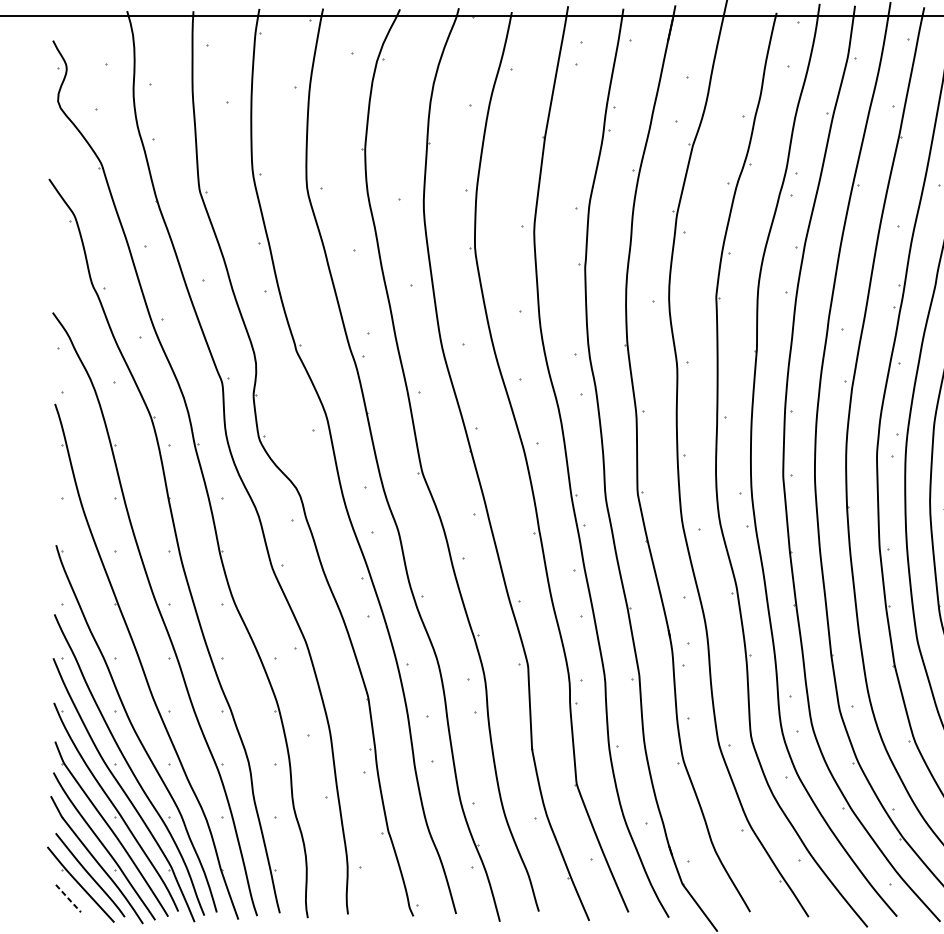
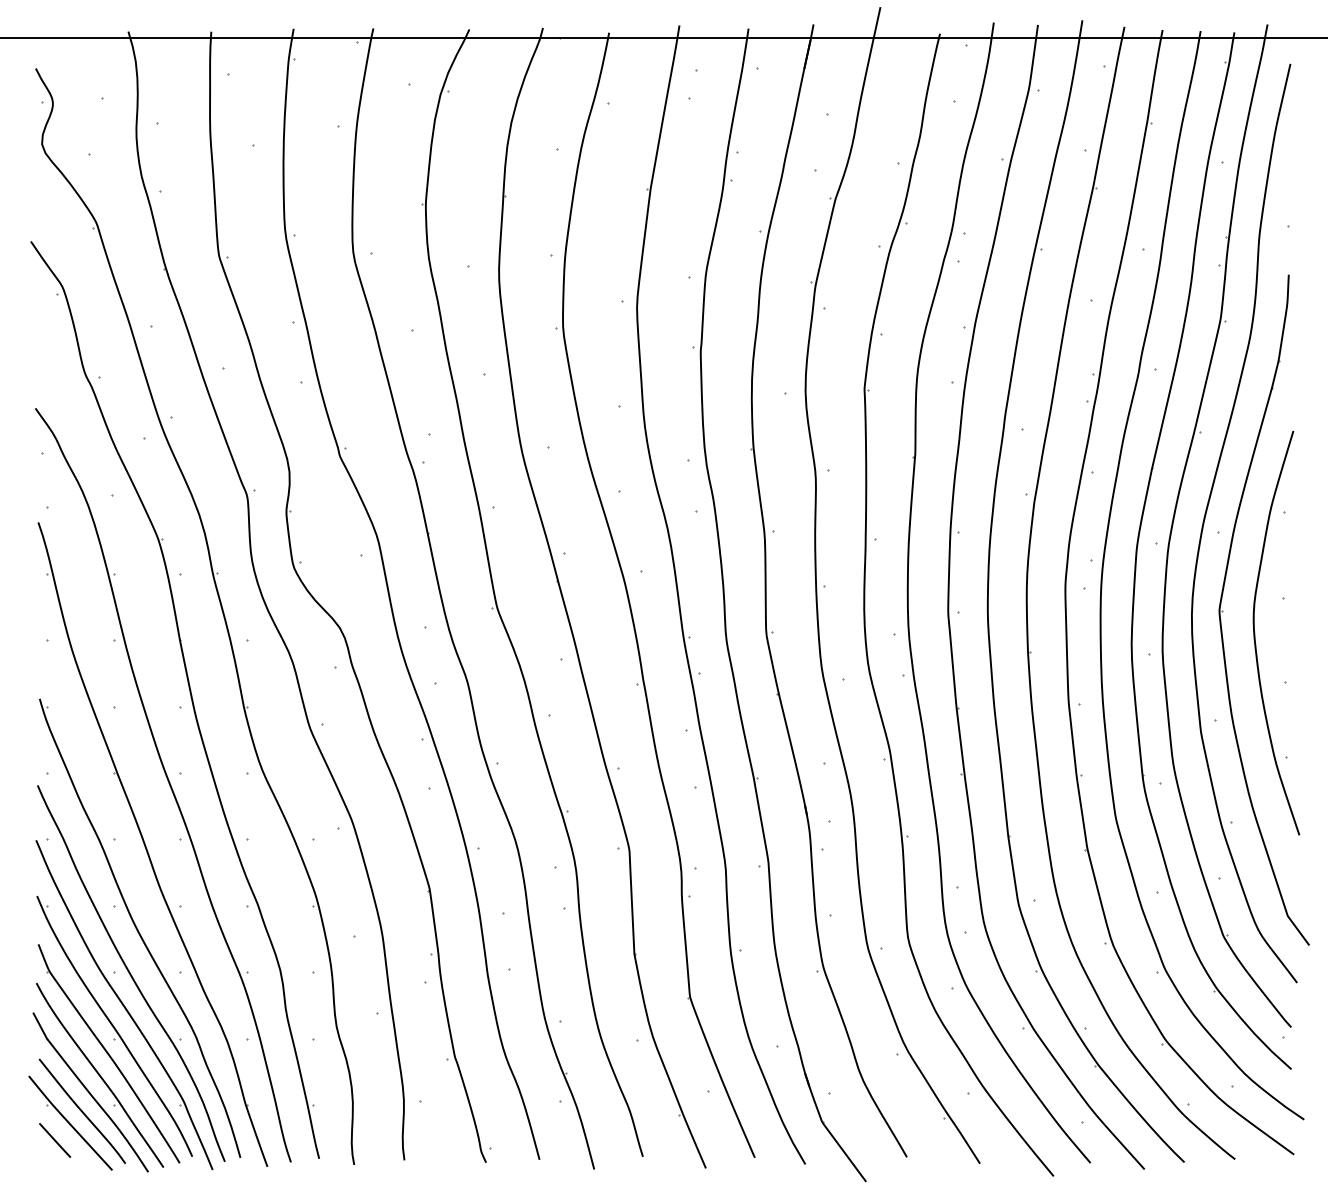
line: (68, 899) -> (55, 1141), dashed -> solid

